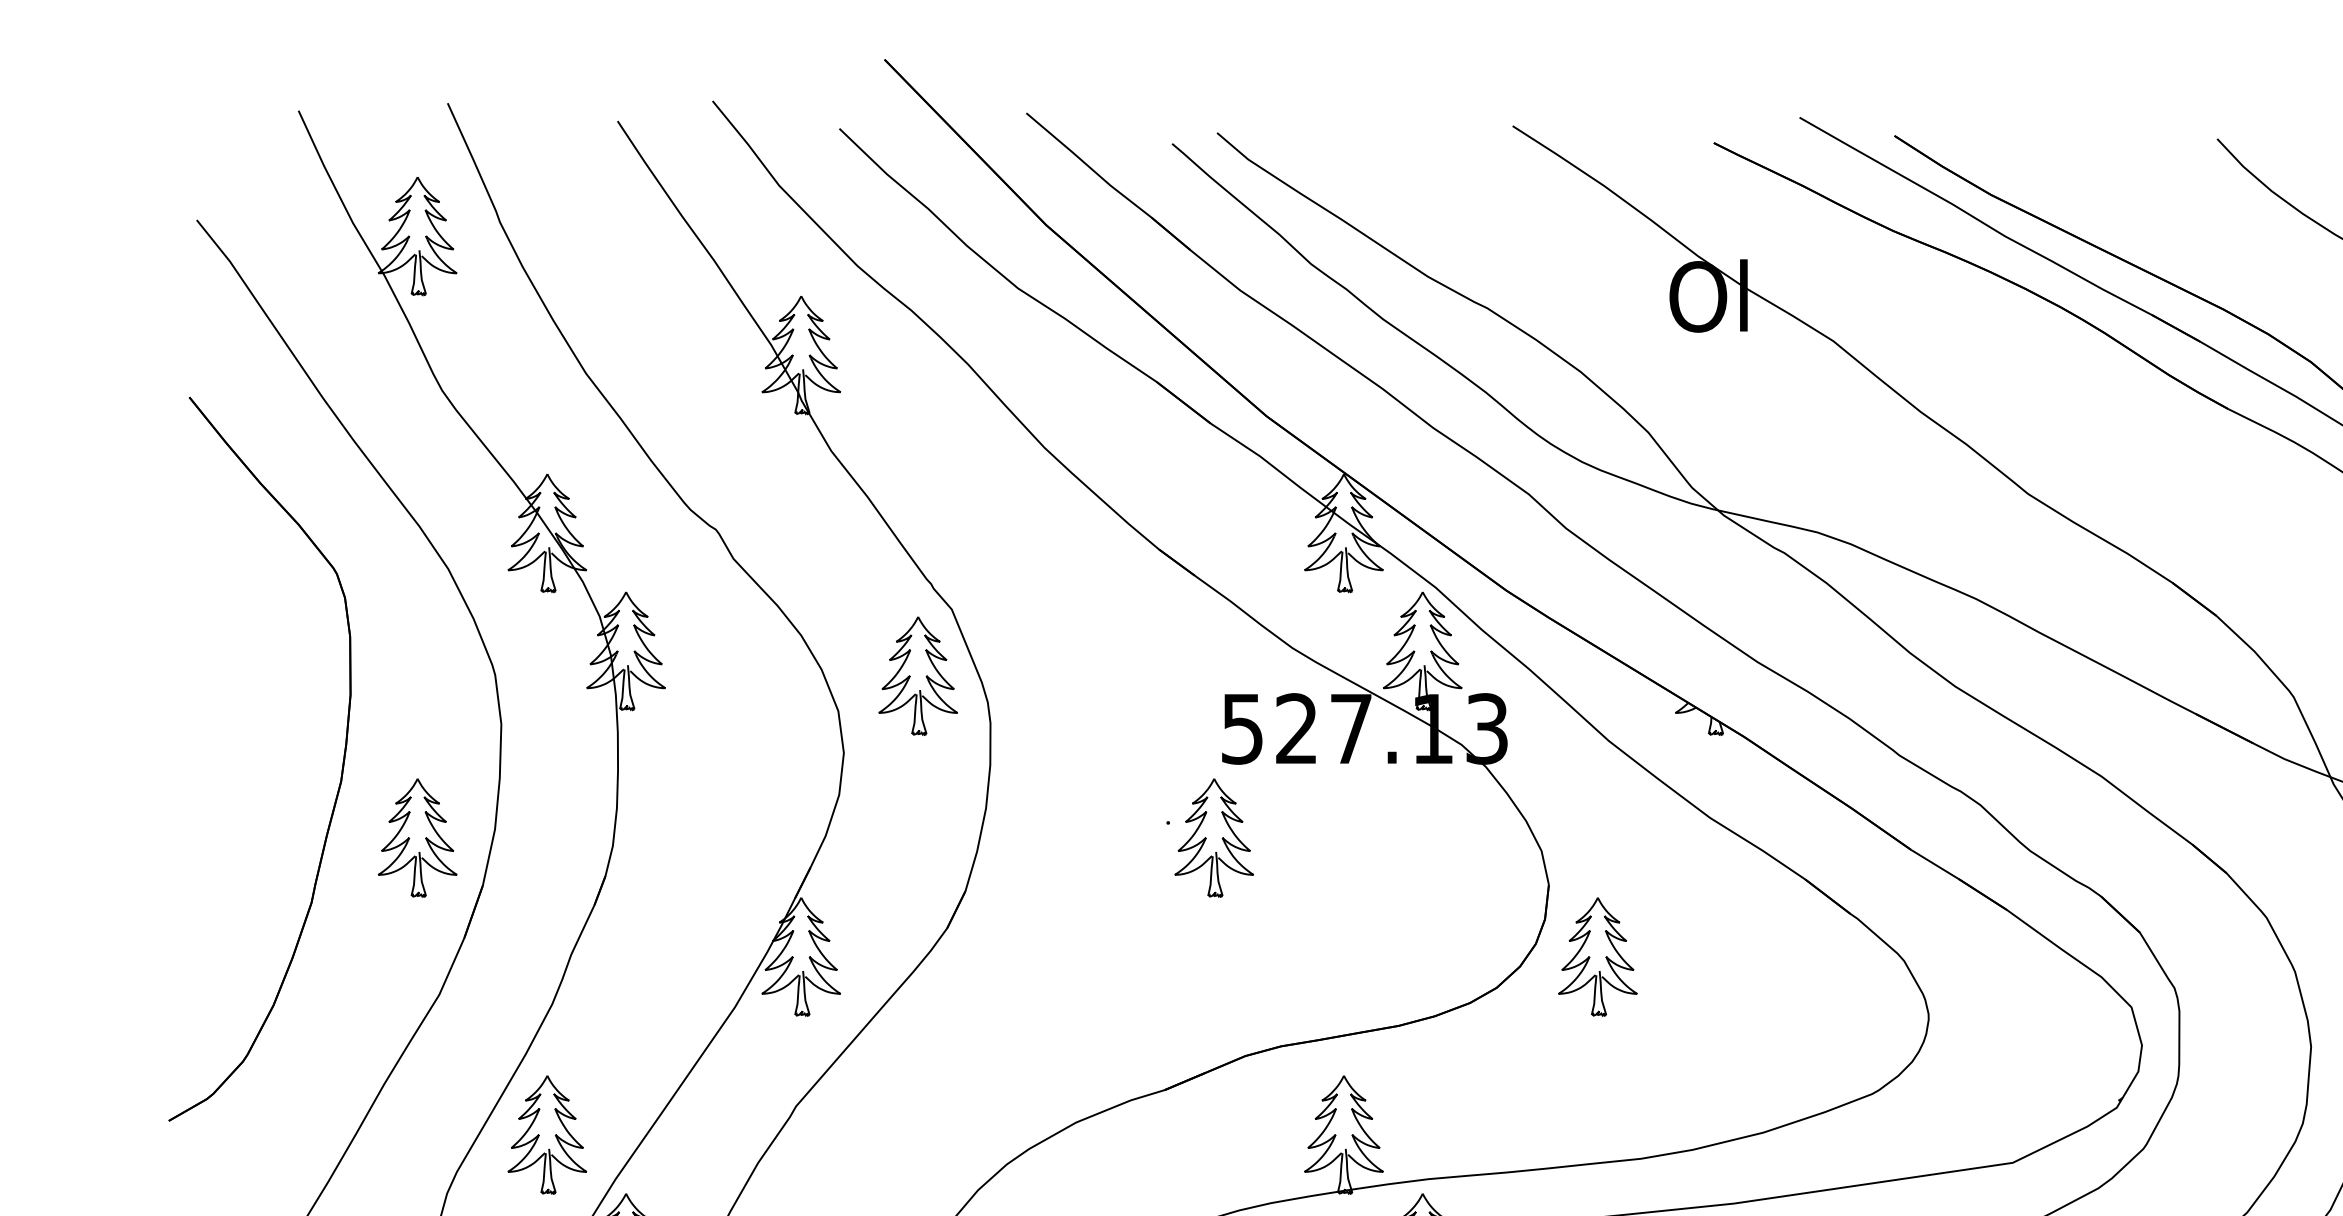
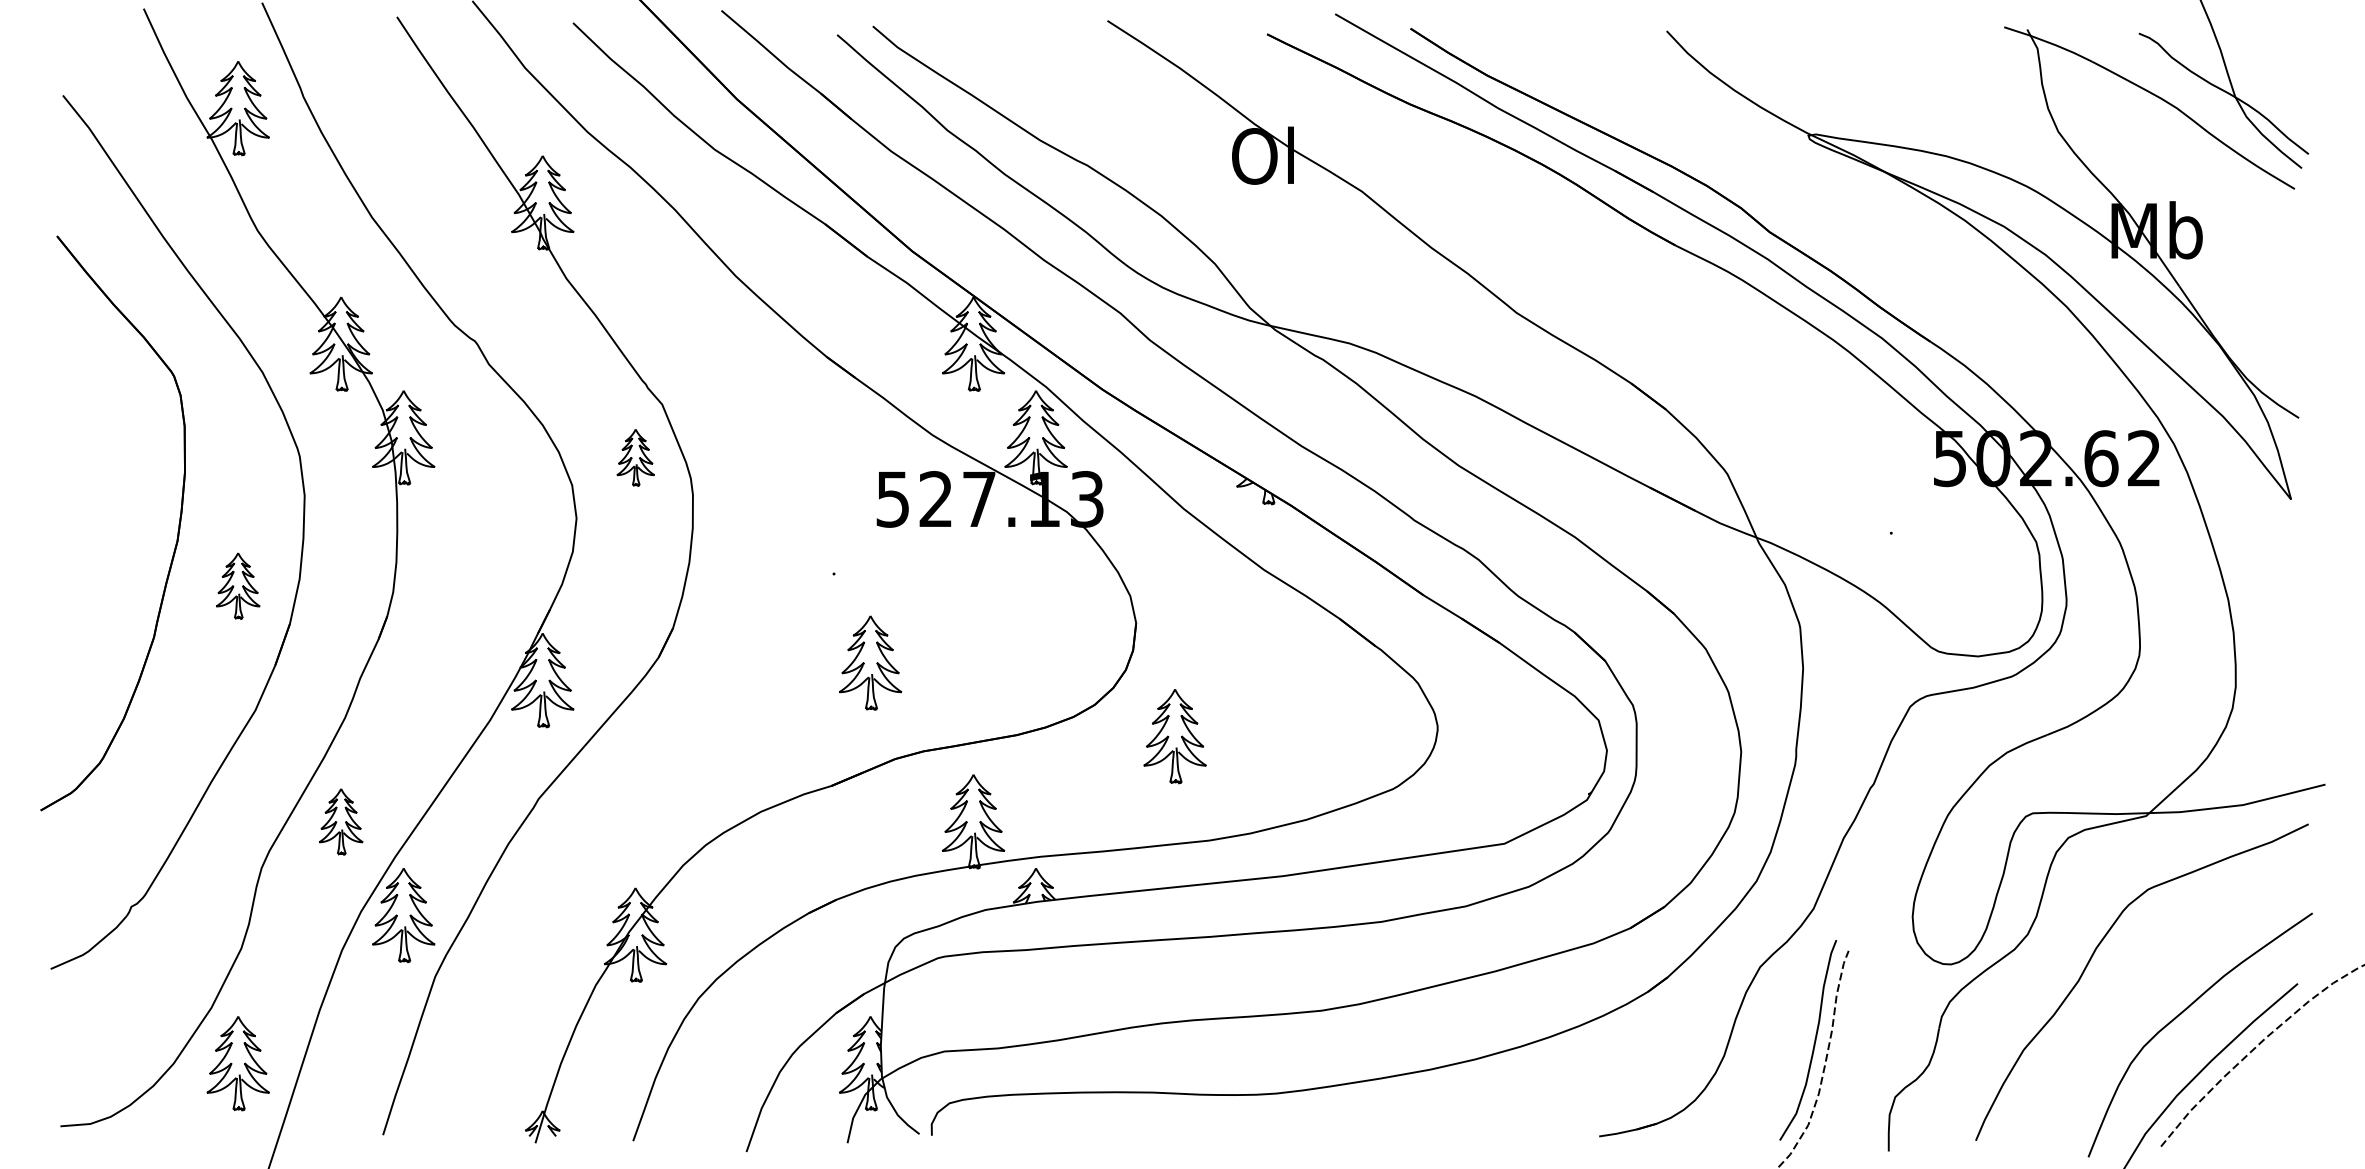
part: (918, 676) -> (635, 457), size x0.6
part: (416, 837) -> (237, 585), size x0.7
part: (1214, 837) -> (870, 662), moved
part: (1597, 957) -> (1174, 736), moved
part: (546, 1134) -> (340, 821), size x0.7

